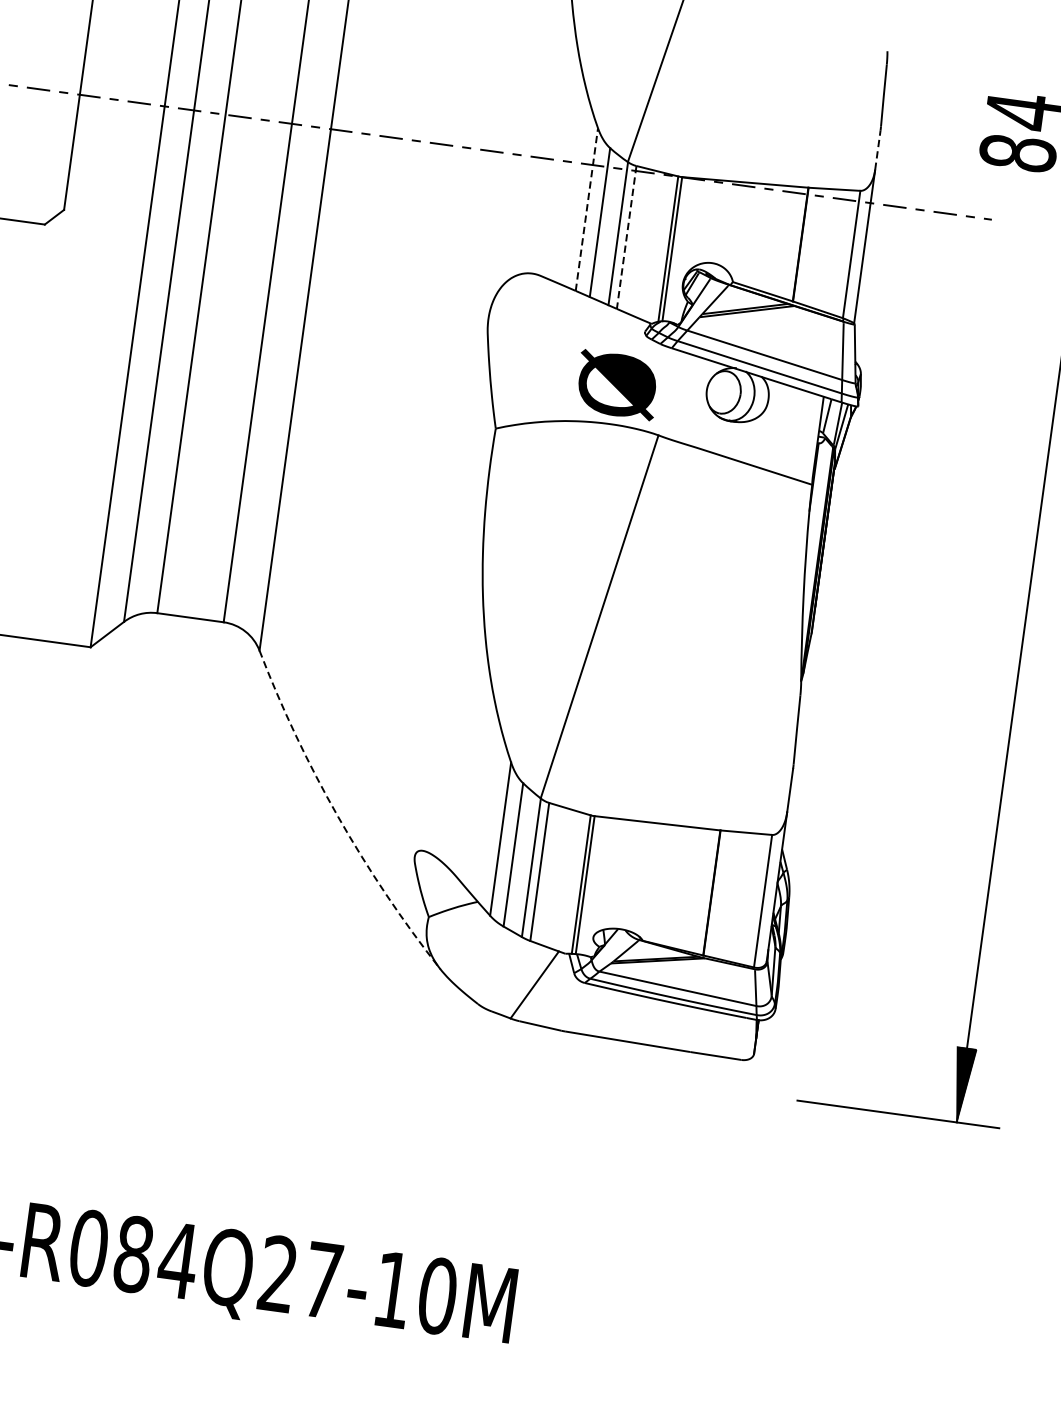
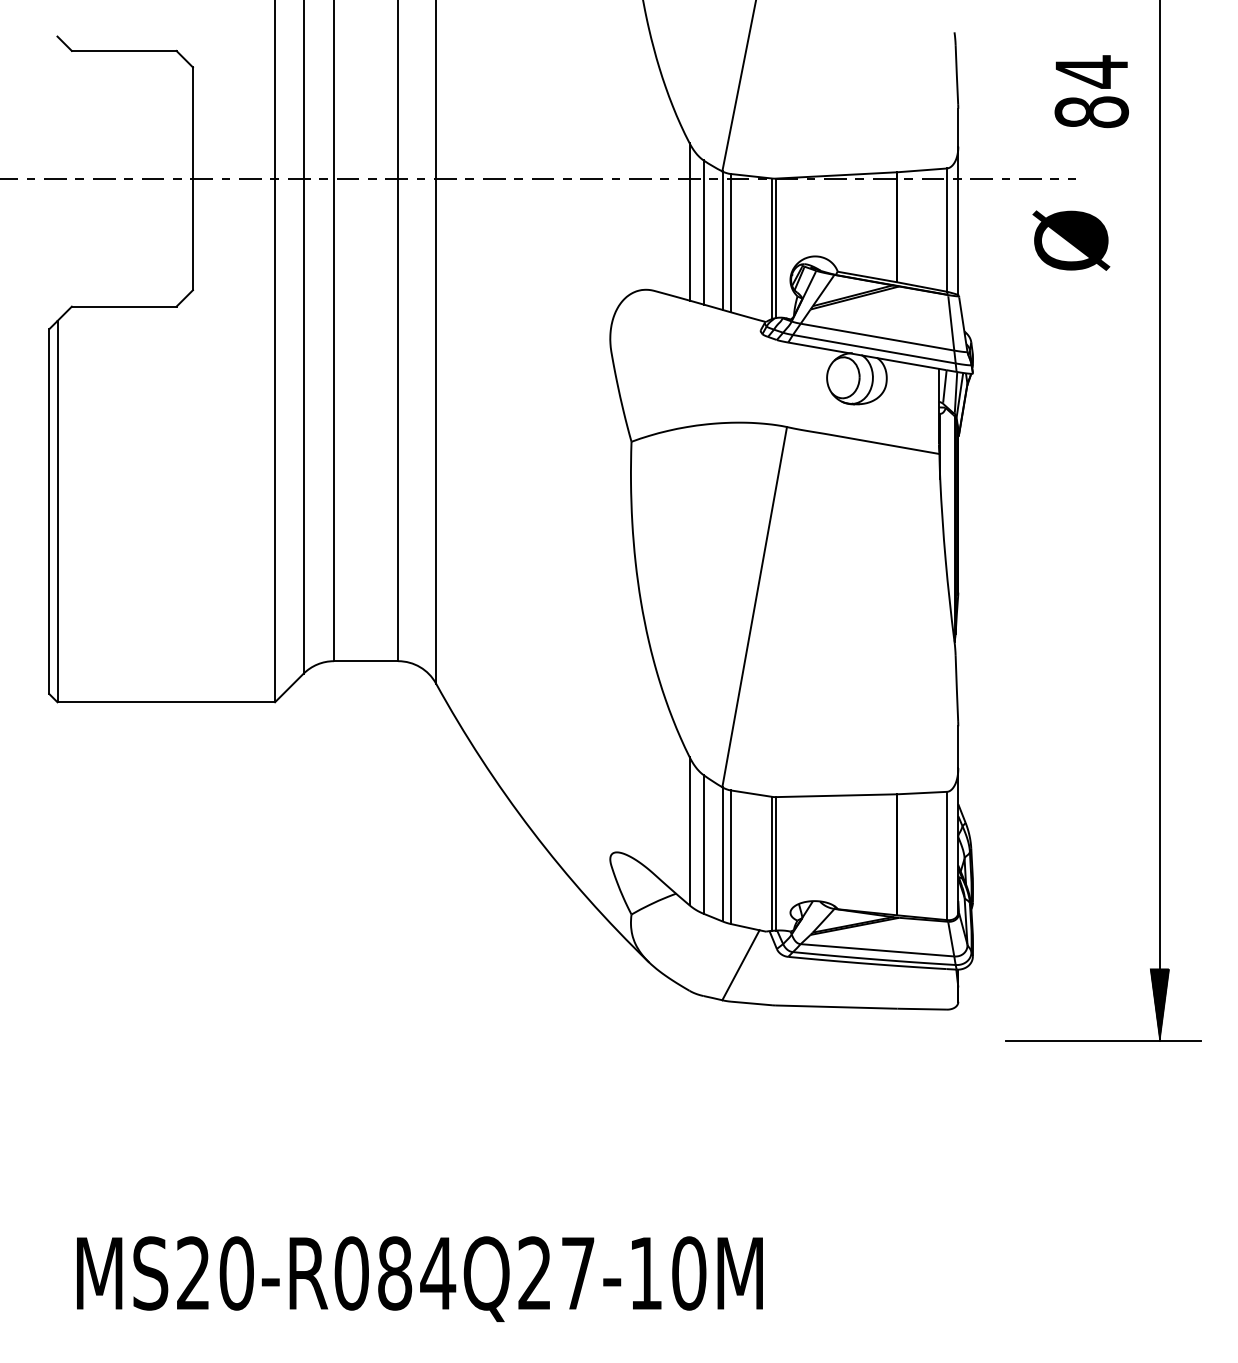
line: (878, 150) -> (958, 127), dashed -> solid
line: (586, 209) -> (689, 221), dashed -> solid
line: (627, 237) -> (731, 243), dashed -> solid
text: (617, 384) -> (1071, 240), moved
arc: (338, 817) -> (532, 831), dashed -> solid

